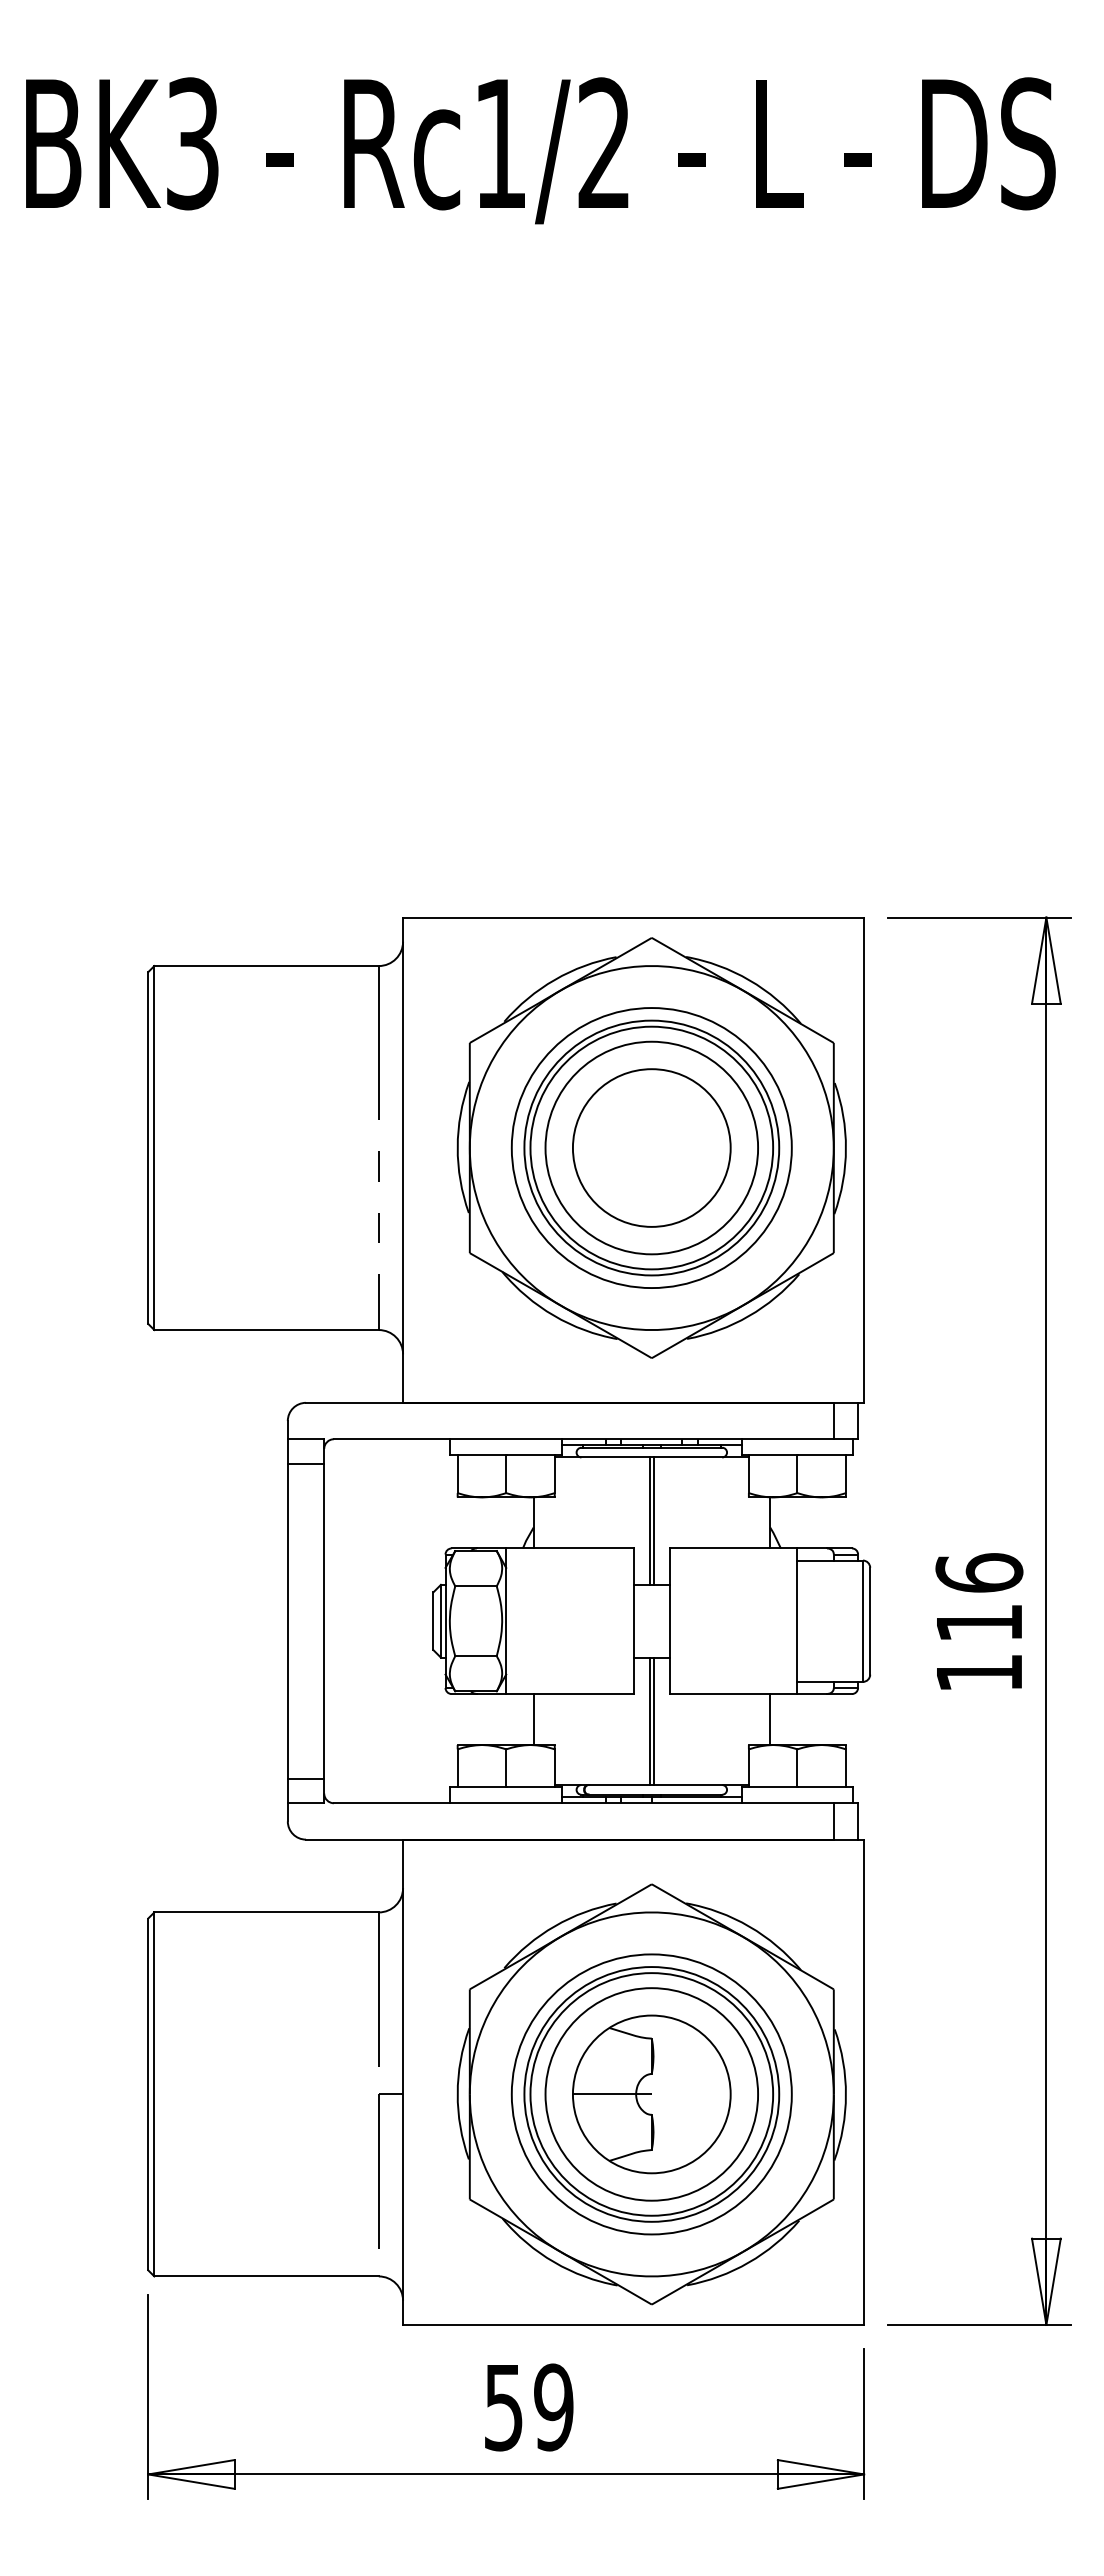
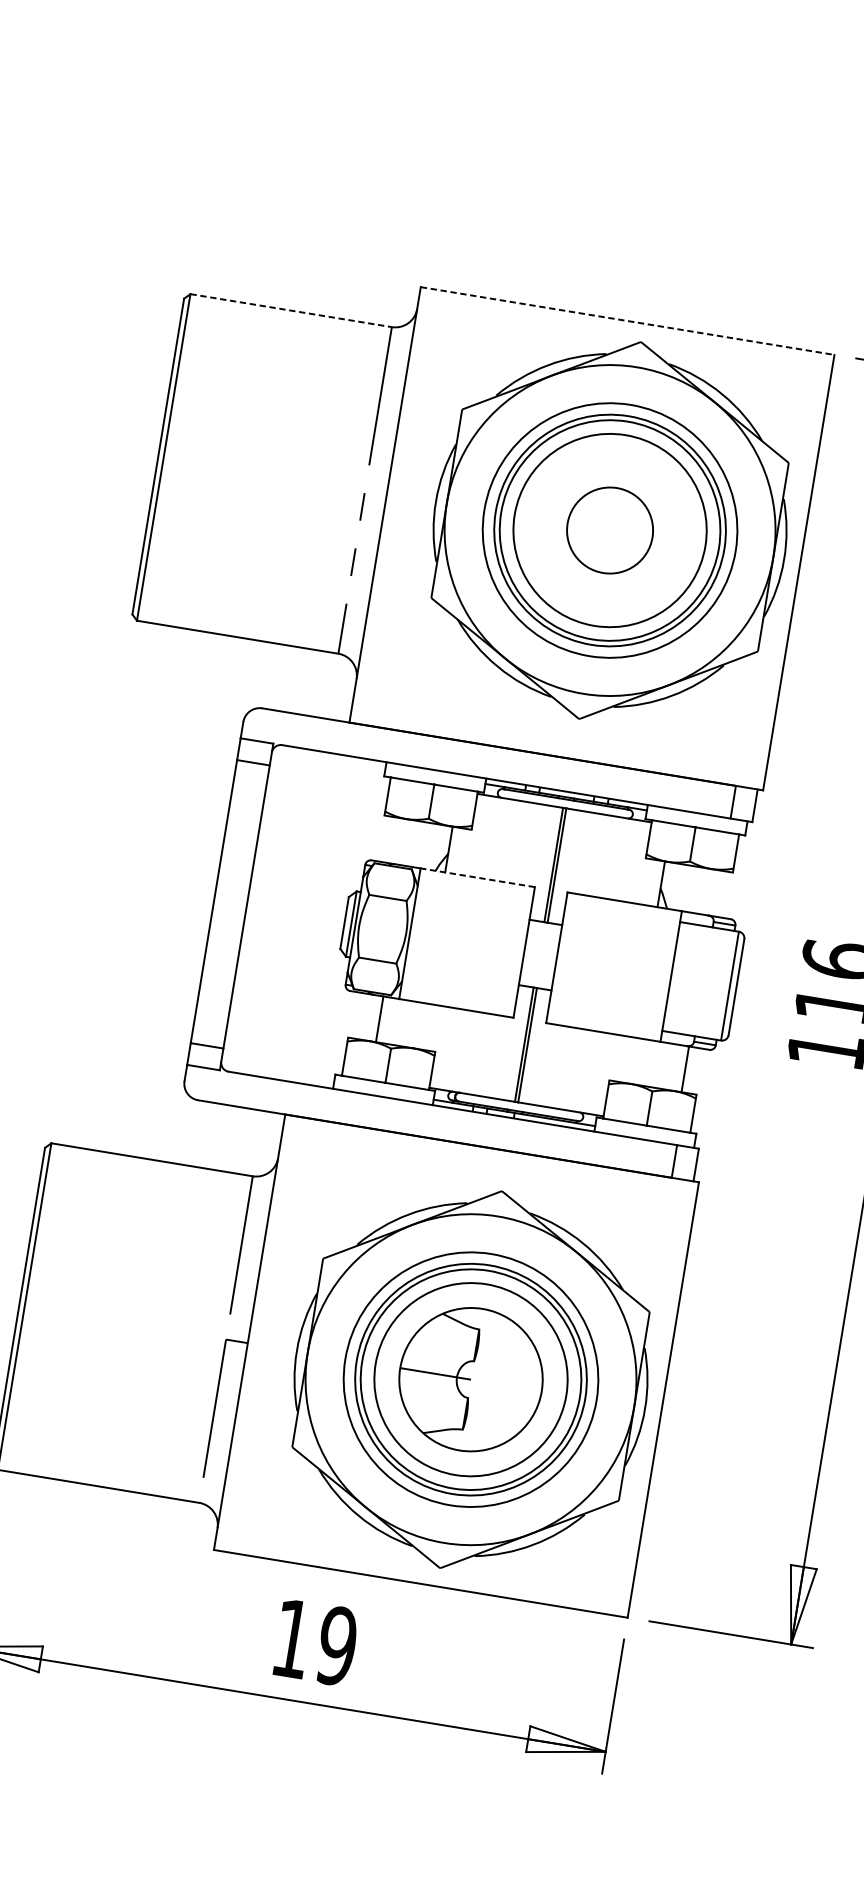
line: (633, 917) -> (627, 320), solid -> dashed
line: (267, 966) -> (291, 311), solid -> dashed
circle: (651, 1147) -> (609, 530), size x0.6
line: (569, 1548) -> (477, 877), solid -> dashed
line: (533, 1719) -> (379, 1019), moved
line: (770, 1719) -> (685, 1069), moved
text: (503, 2408) -> (291, 1639), 59 -> 19

